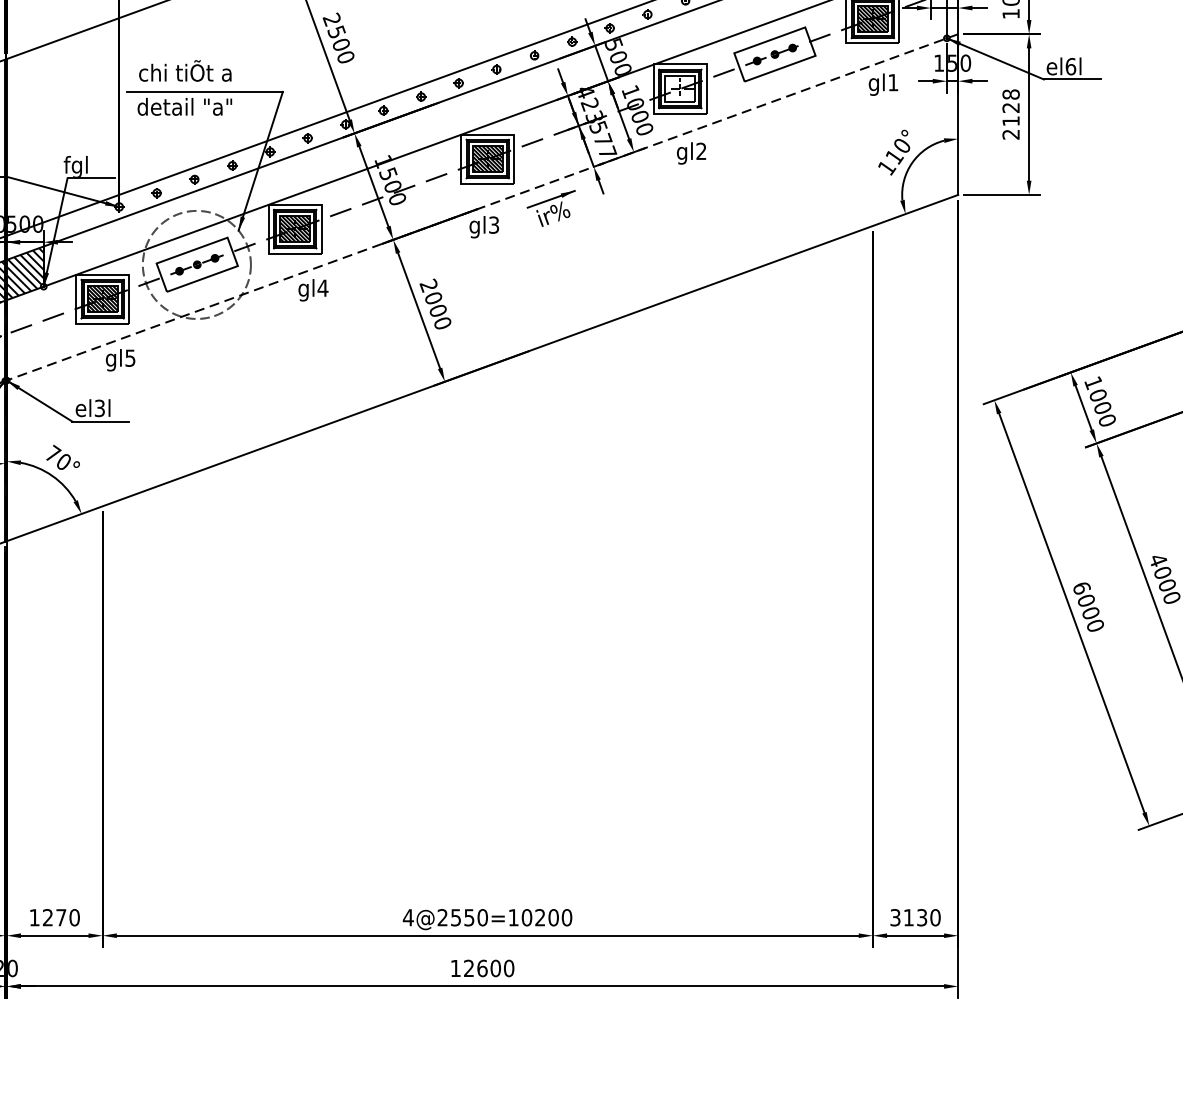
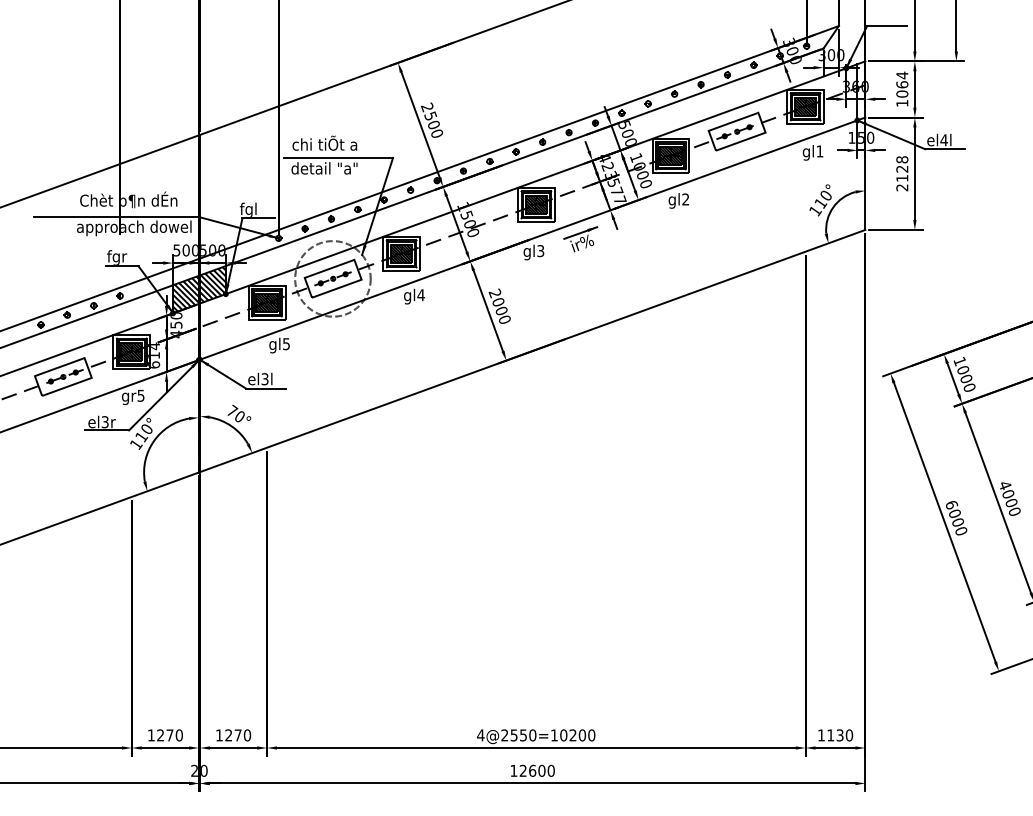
text: (1070, 66) -> (943, 140), el6l -> el4l
hatch: (679, 88) -> (670, 155), added
line: (482, 207) -> (532, 238), dashed -> solid
text: (895, 917) -> (821, 735), 3130 -> 1130

